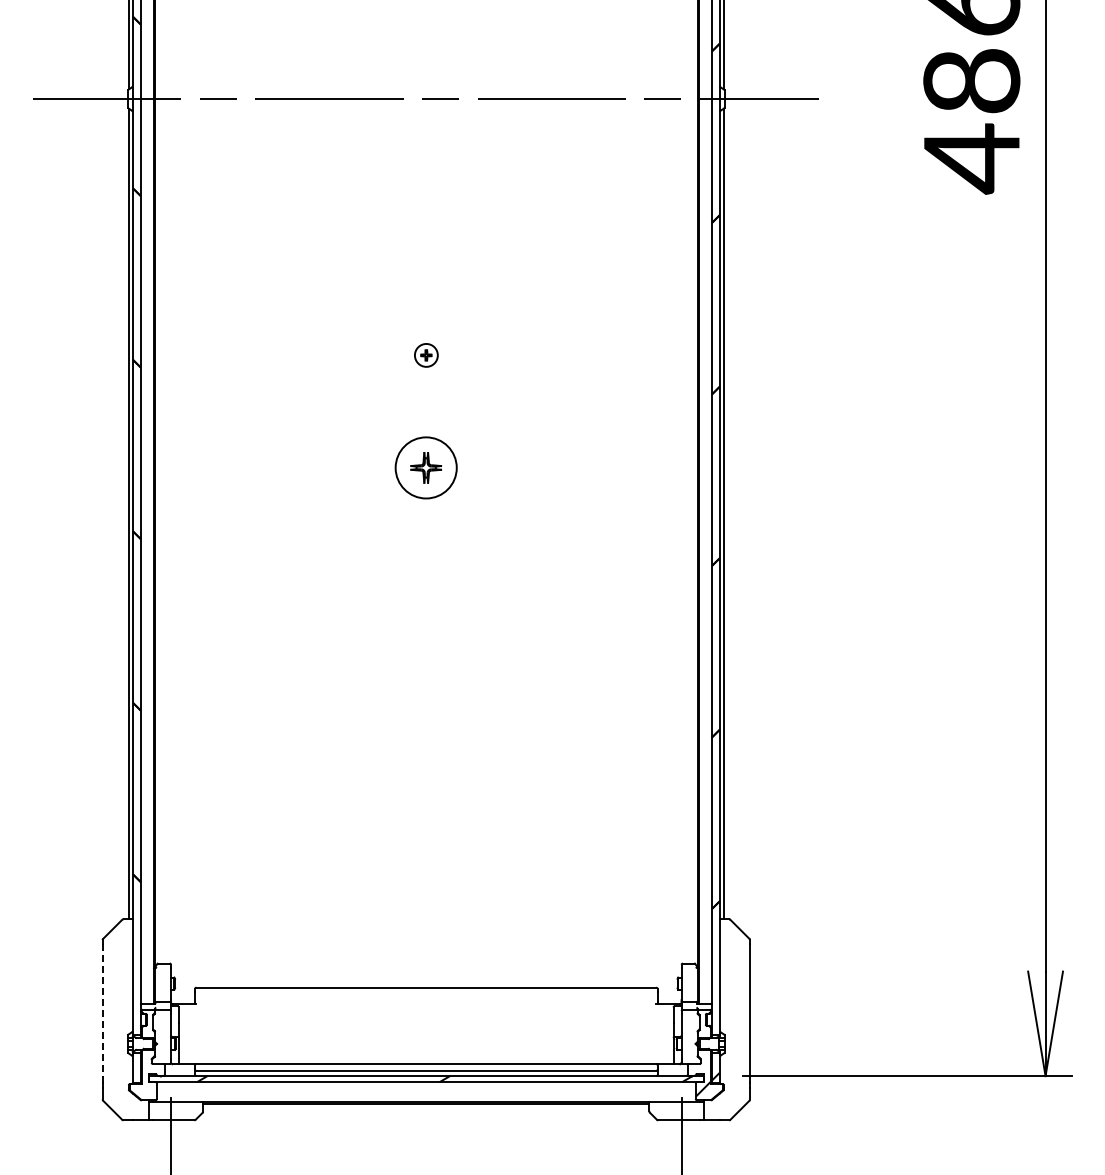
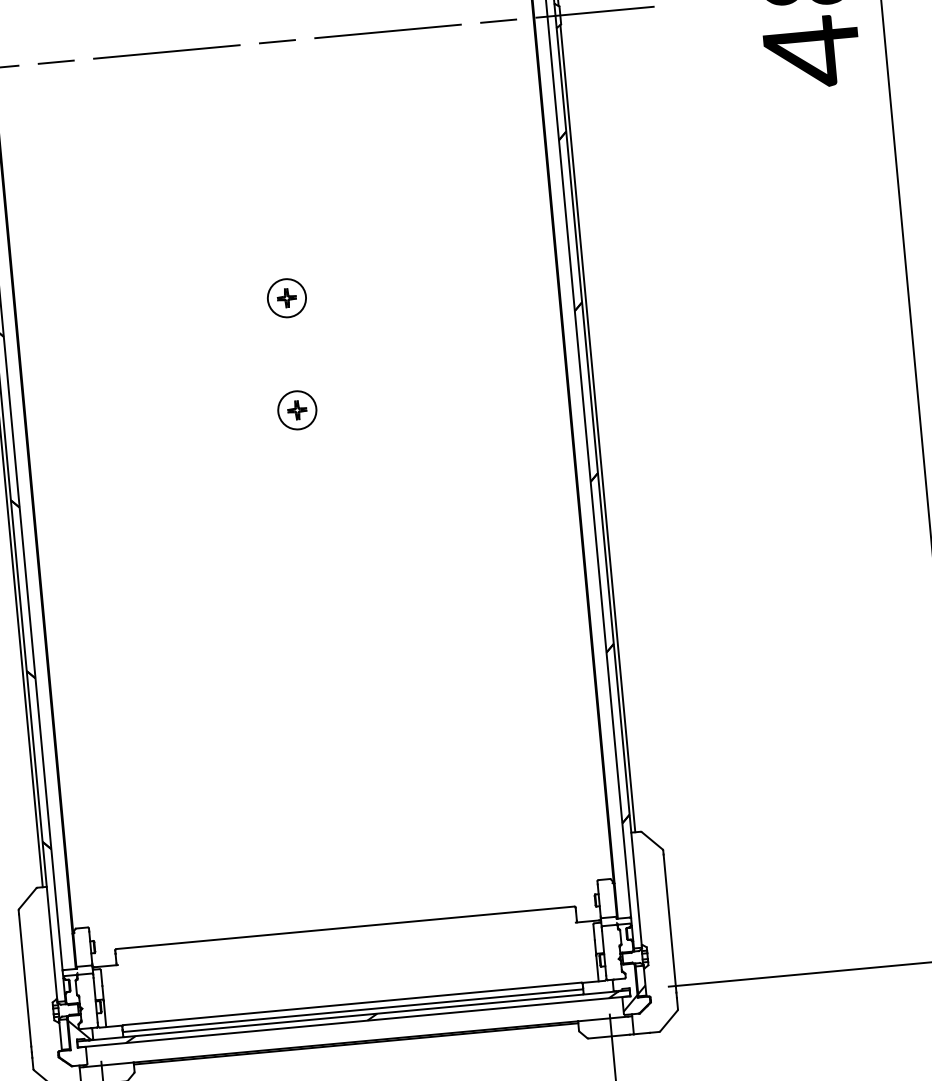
part: (426, 355) -> (287, 298), size x1.67
part: (426, 467) -> (297, 409), size x0.62
line: (102, 1011) -> (25, 981), dashed -> solid
hatch: (151, 1064) -> (78, 1029), added

